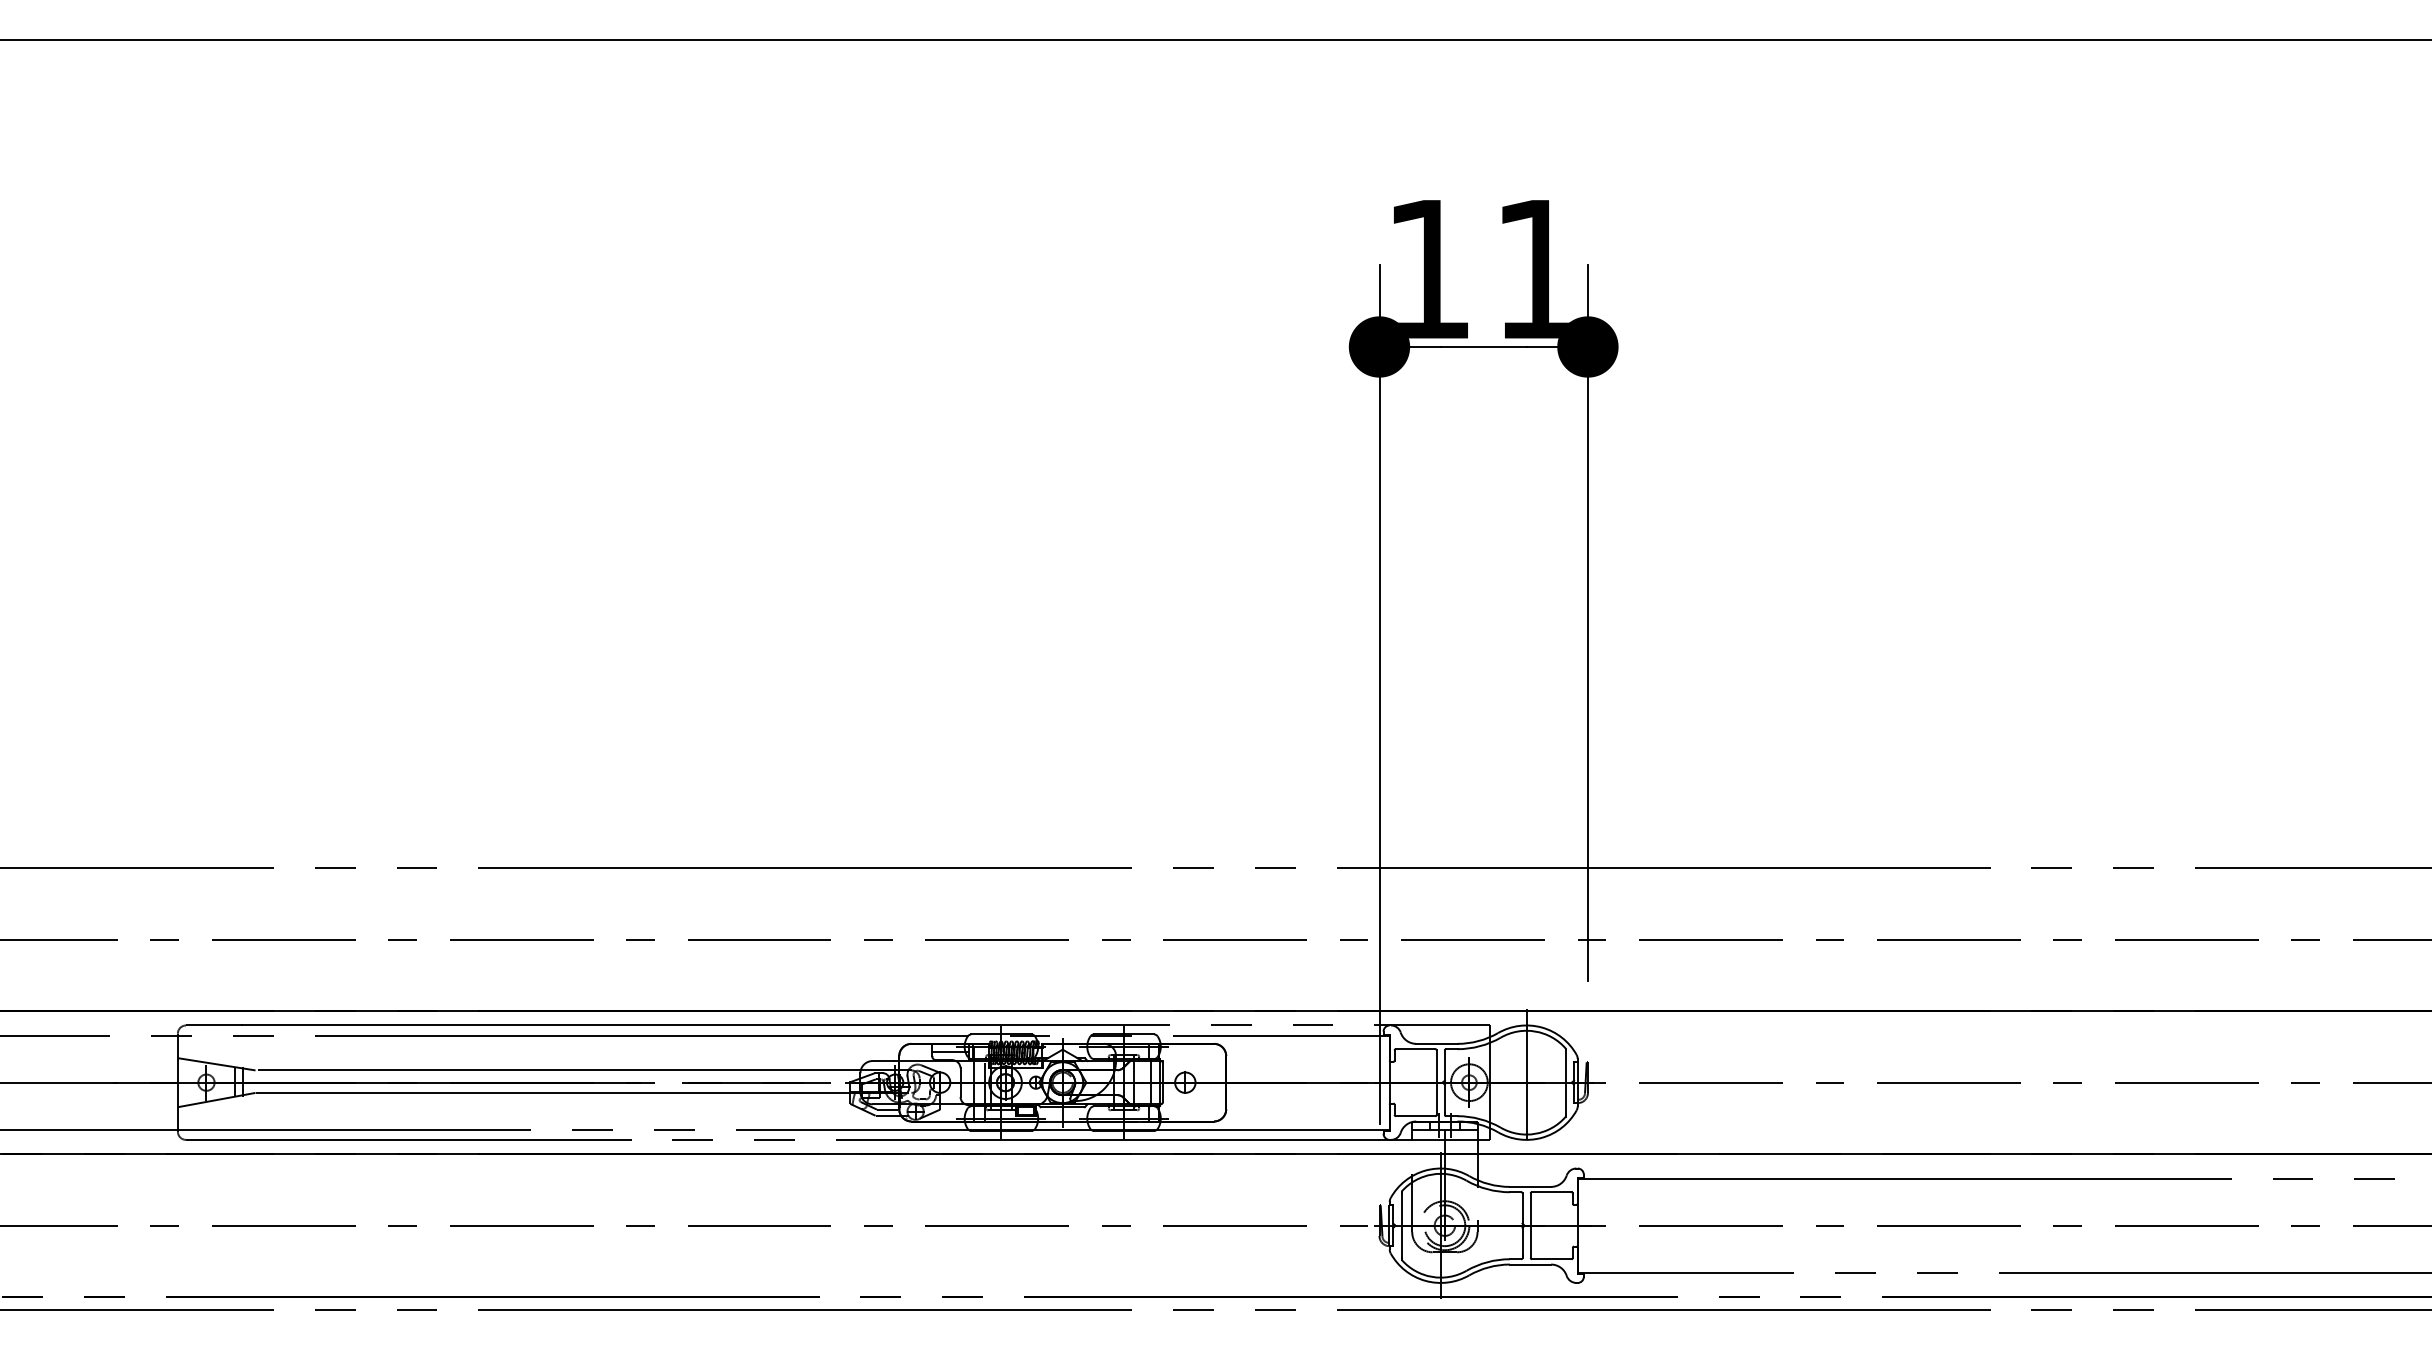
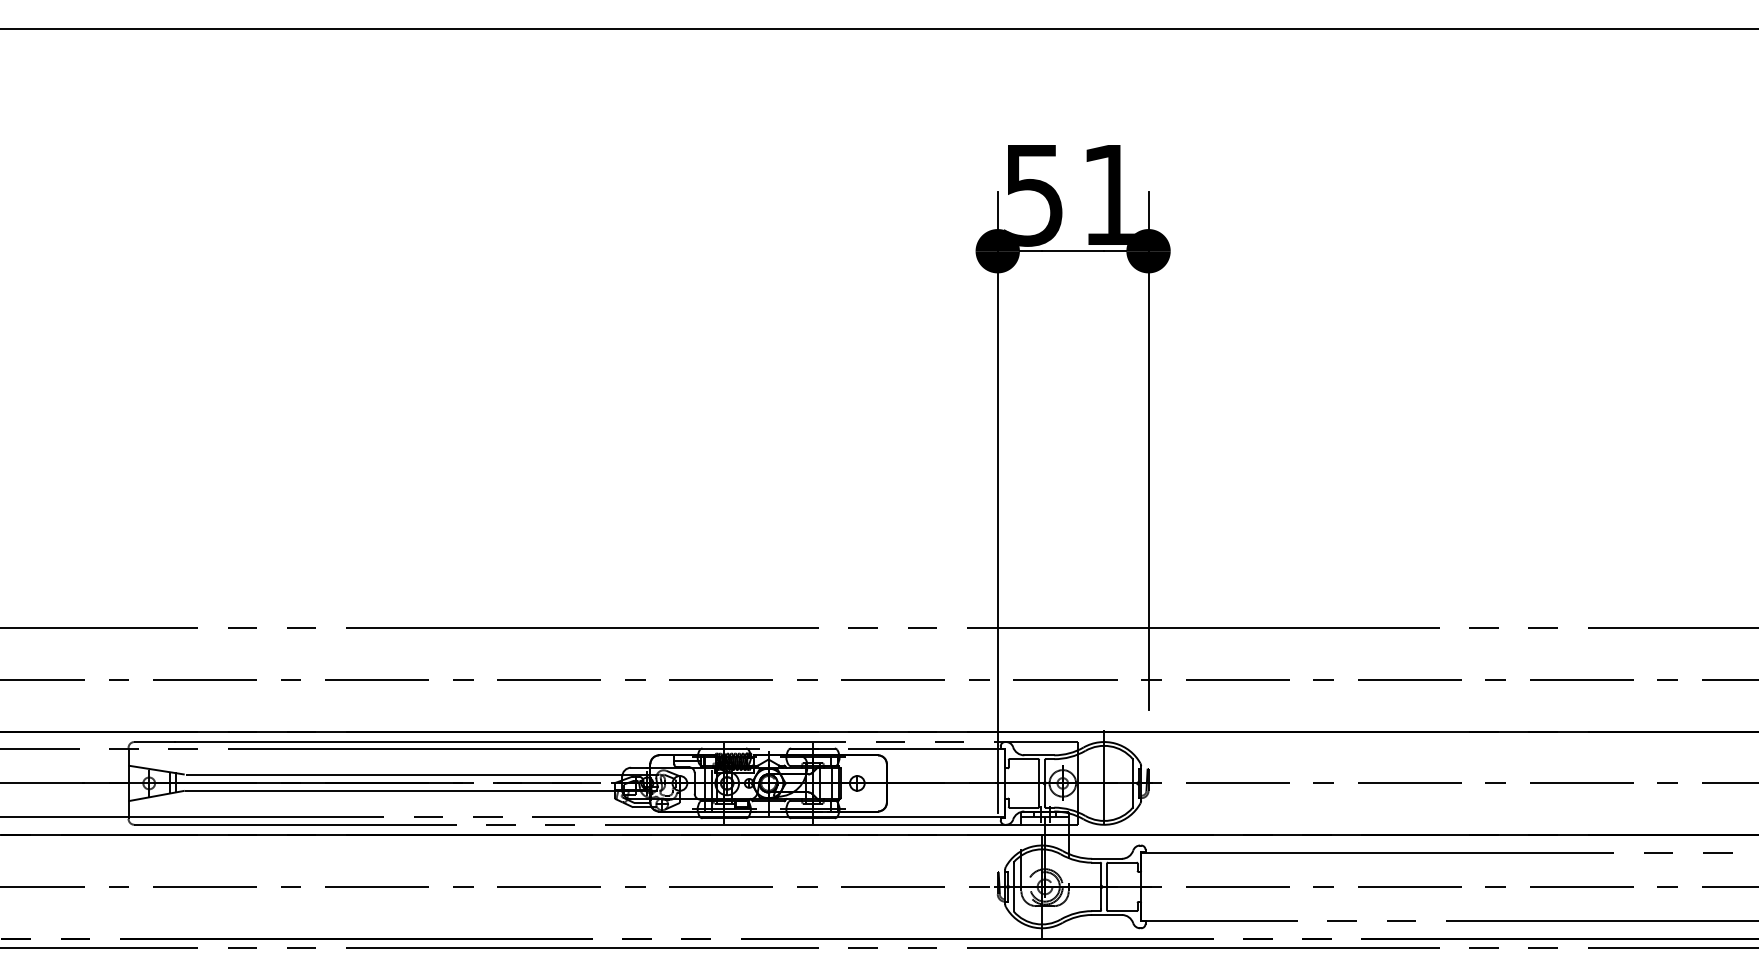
text: (1428, 270) -> (1033, 195), 11 -> 51

